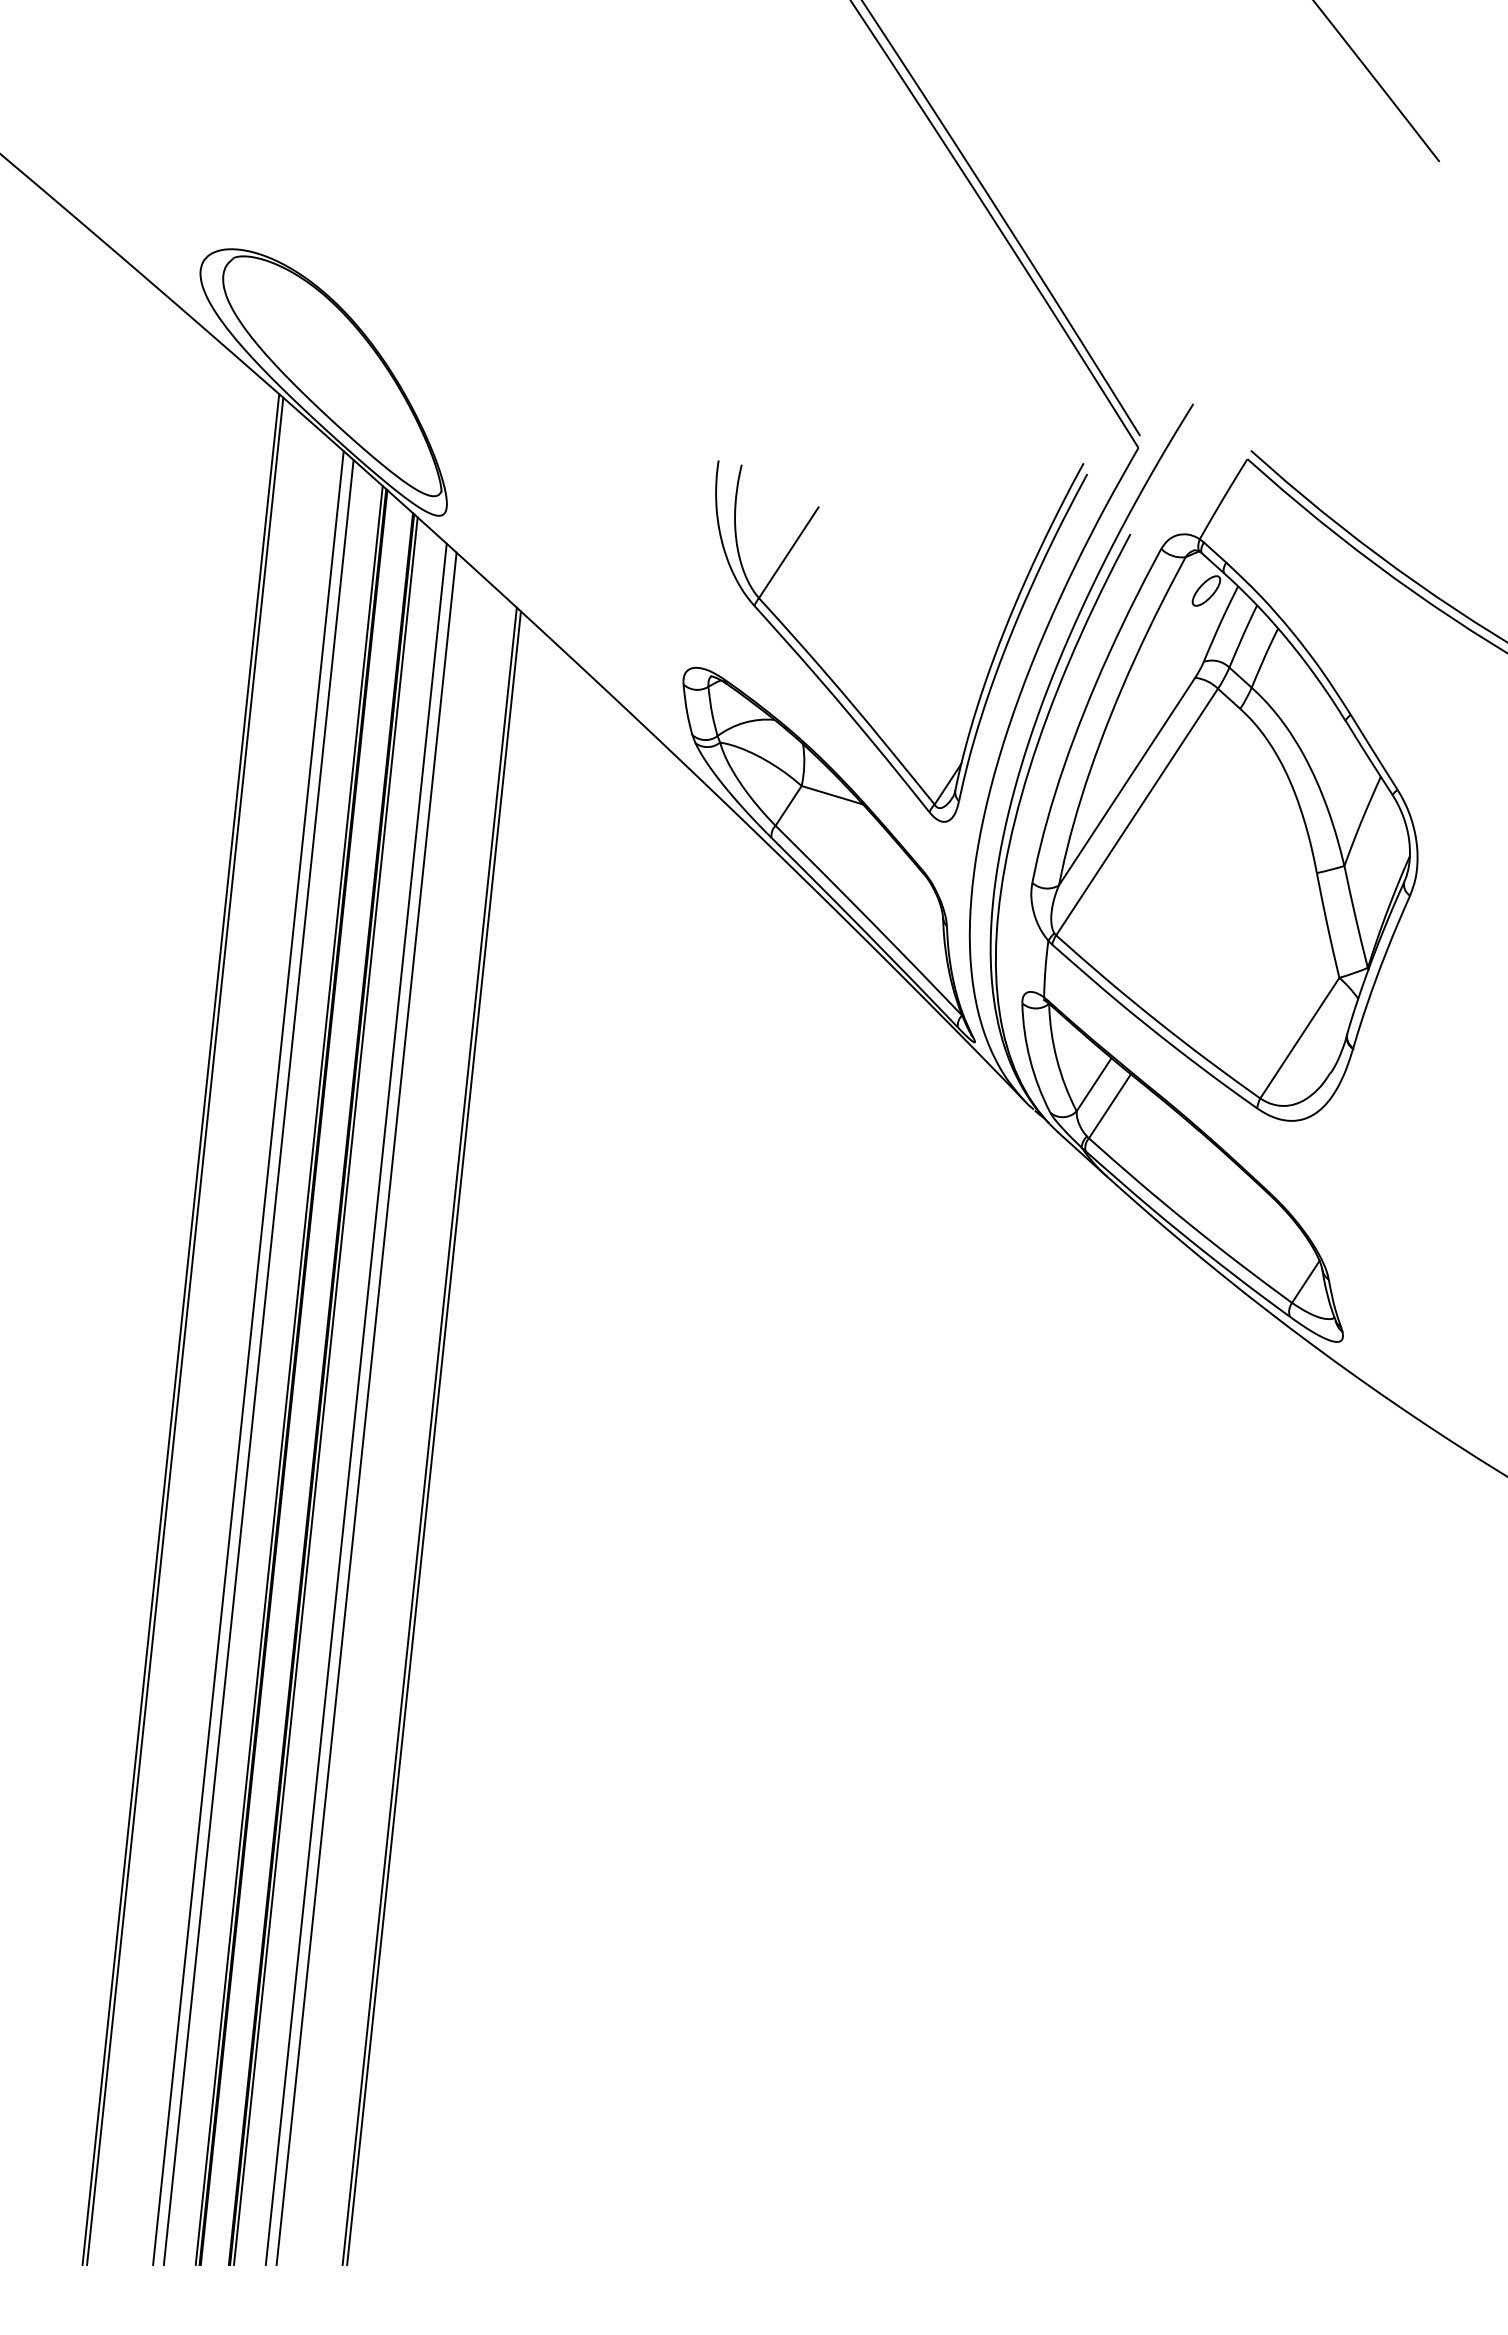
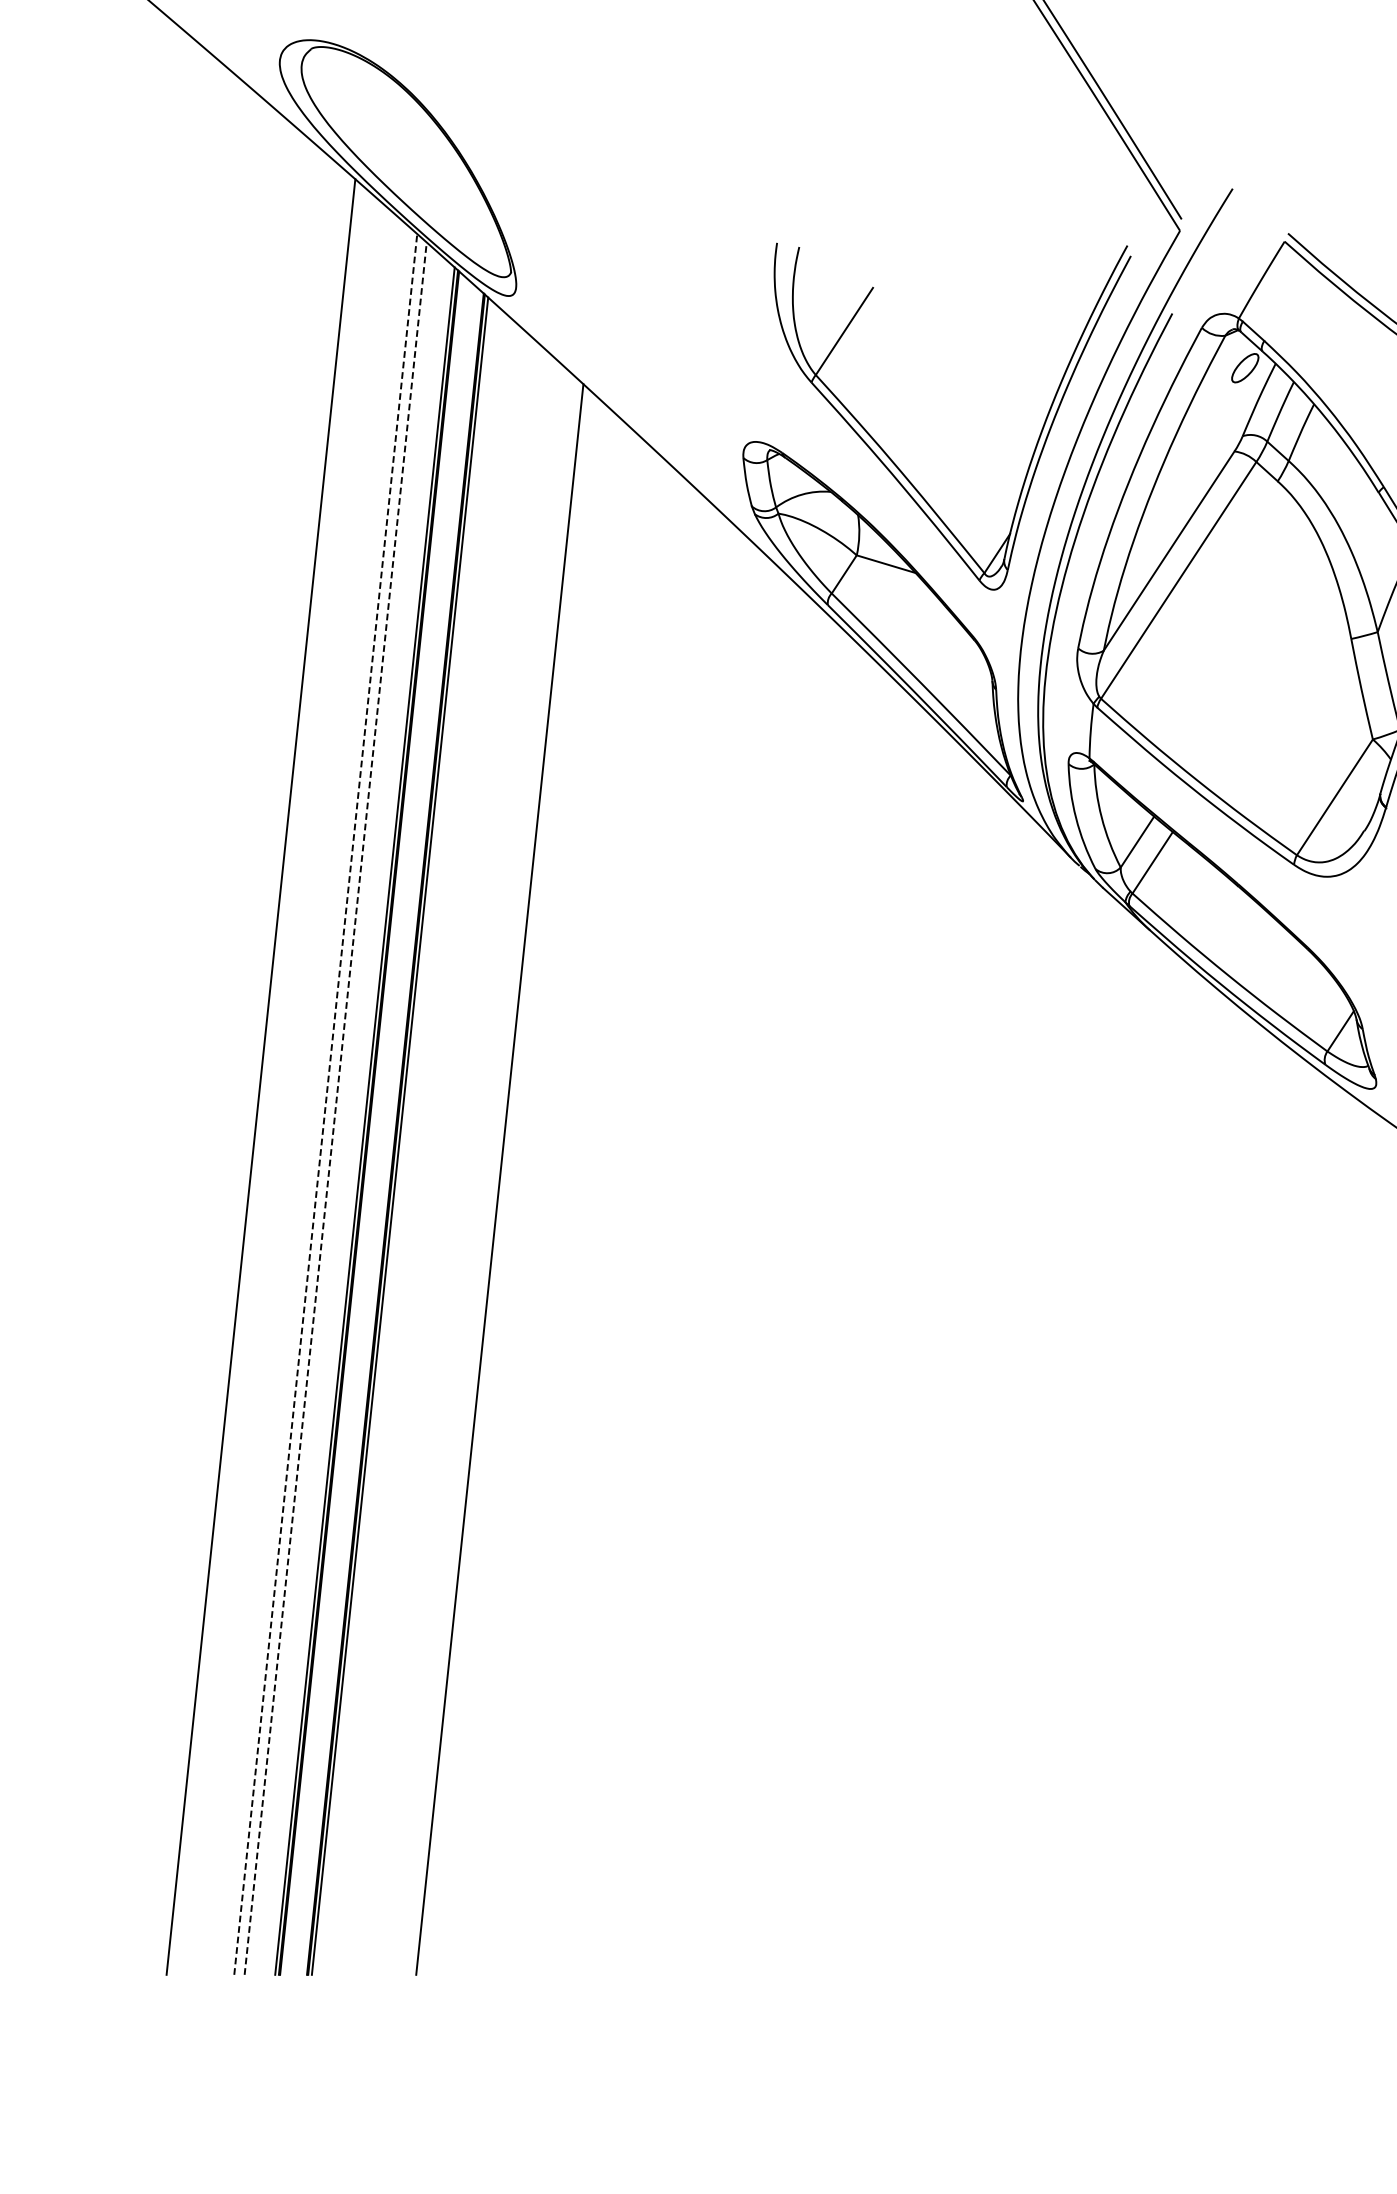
line: (185, 1330) -> (265, 1077), removed
line: (248, 1358) -> (325, 1104), solid -> dashed
line: (258, 1362) -> (335, 1108), solid -> dashed
line: (355, 1403) -> (428, 1148), removed
line: (366, 1408) -> (439, 1152), removed
line: (433, 1437) -> (503, 1180), removed

